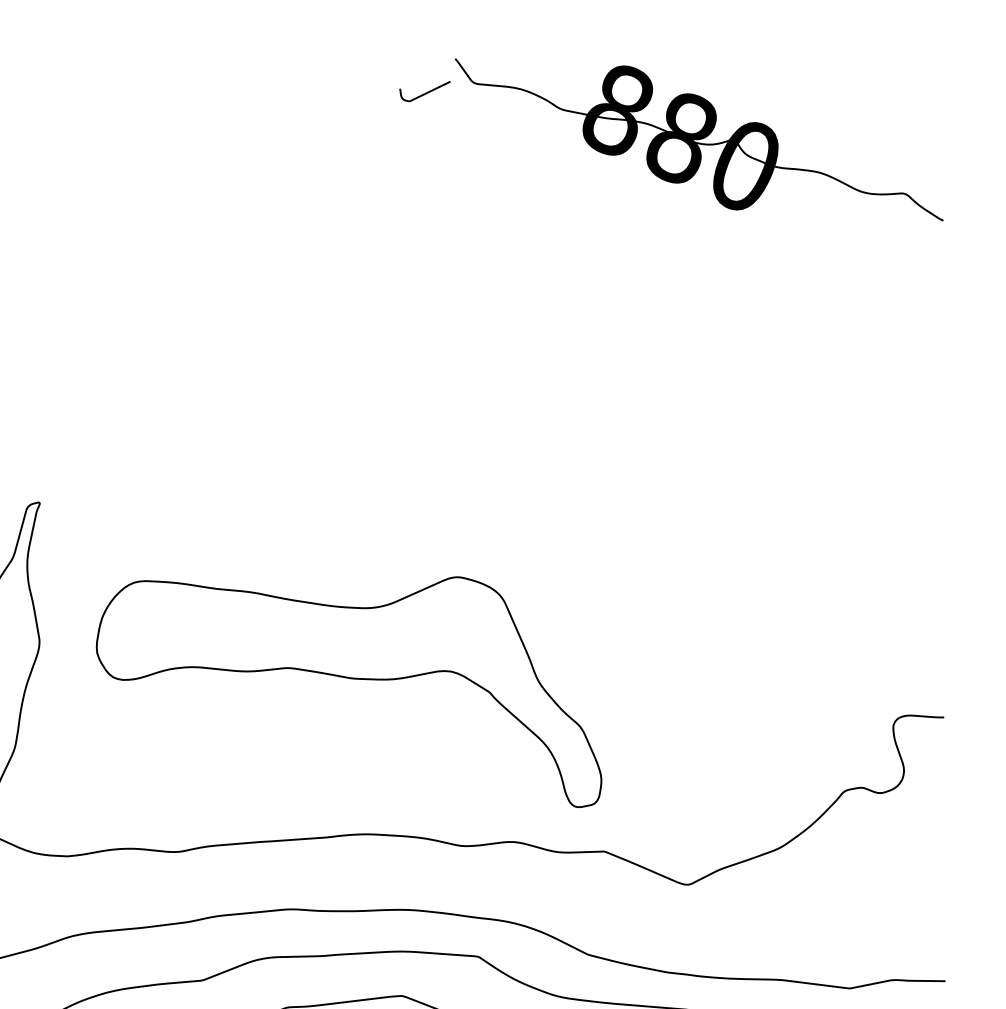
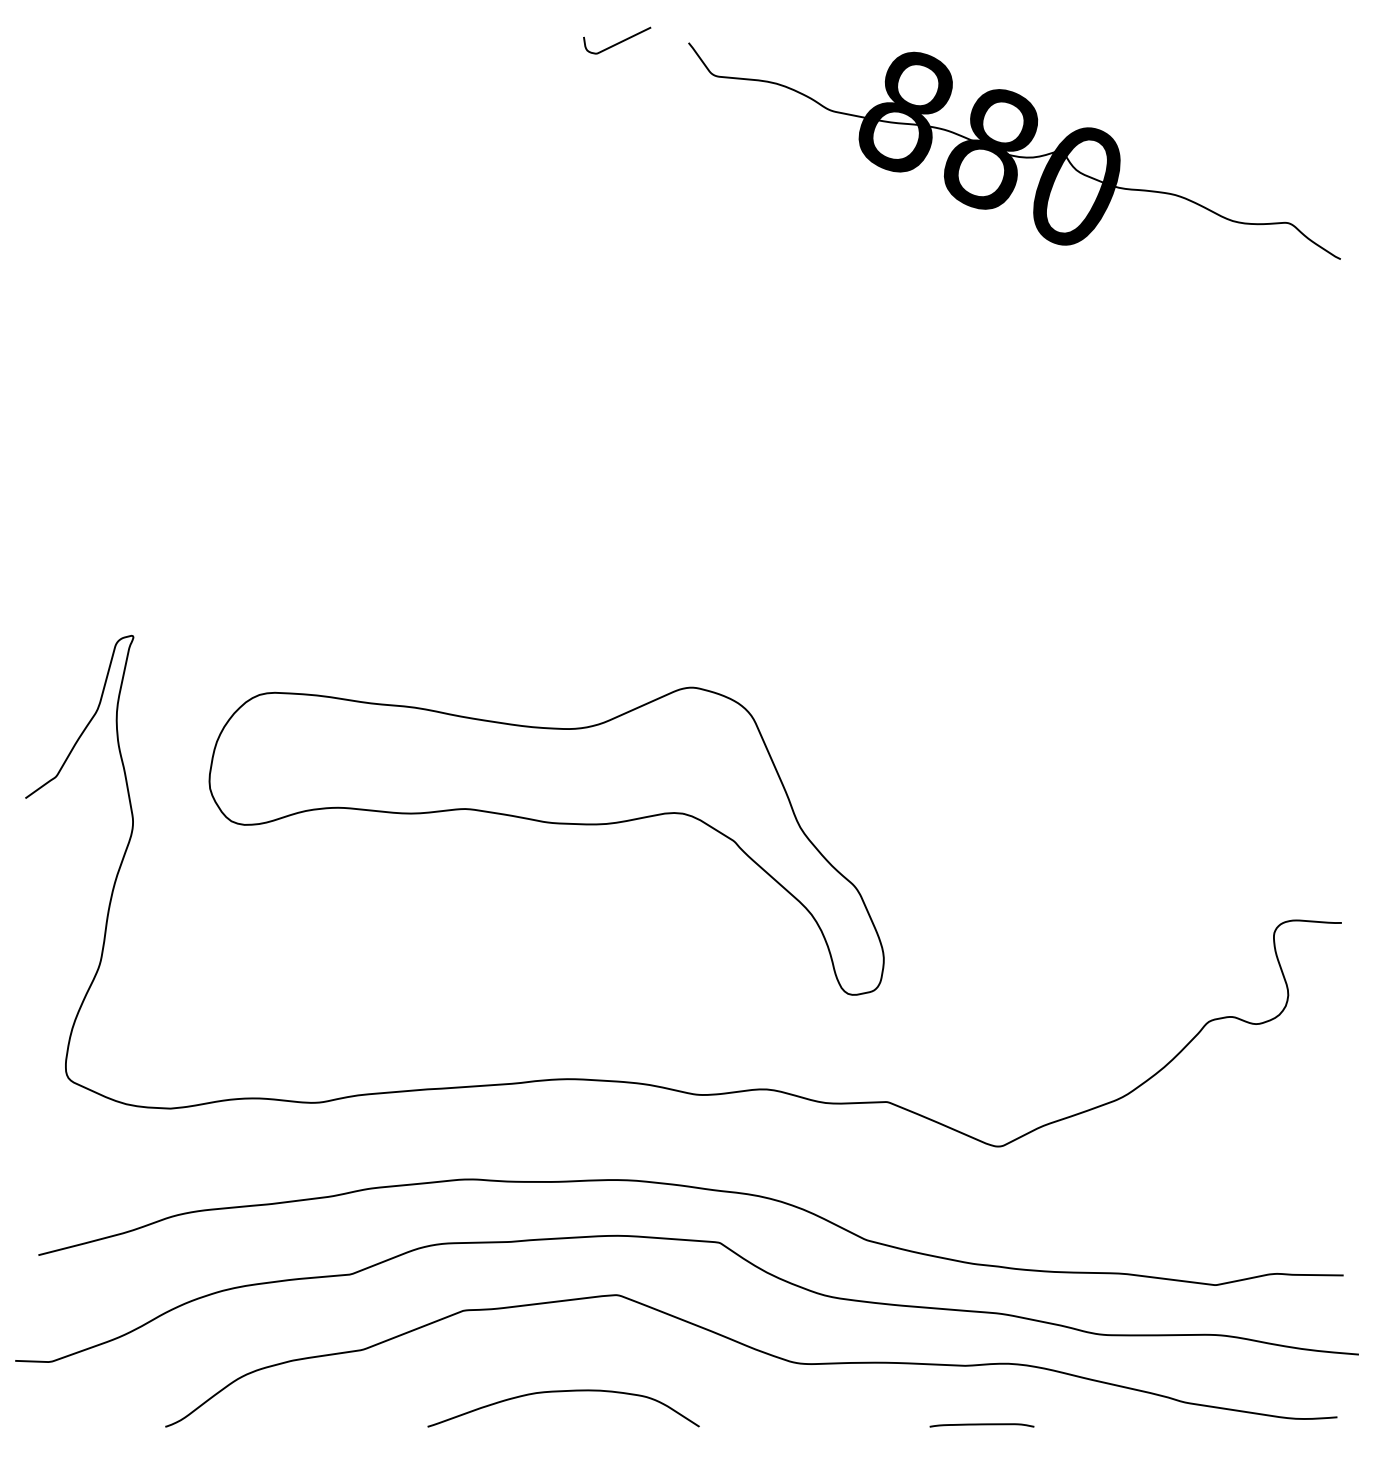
curve: (425, 92) -> (617, 42), moved
part: (348, 678) -> (546, 823), moved

